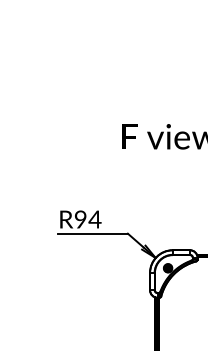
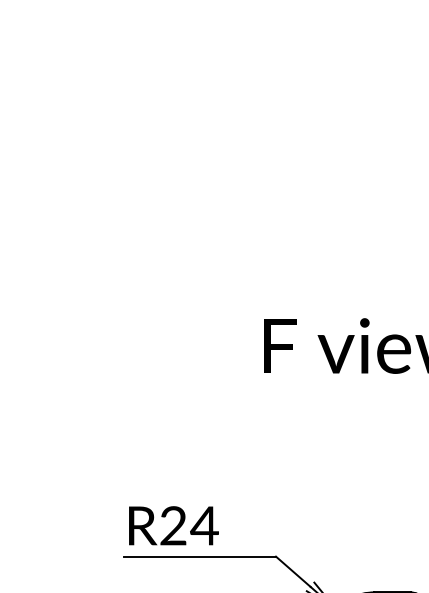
text: (80, 219) -> (172, 525), R94 -> R24

